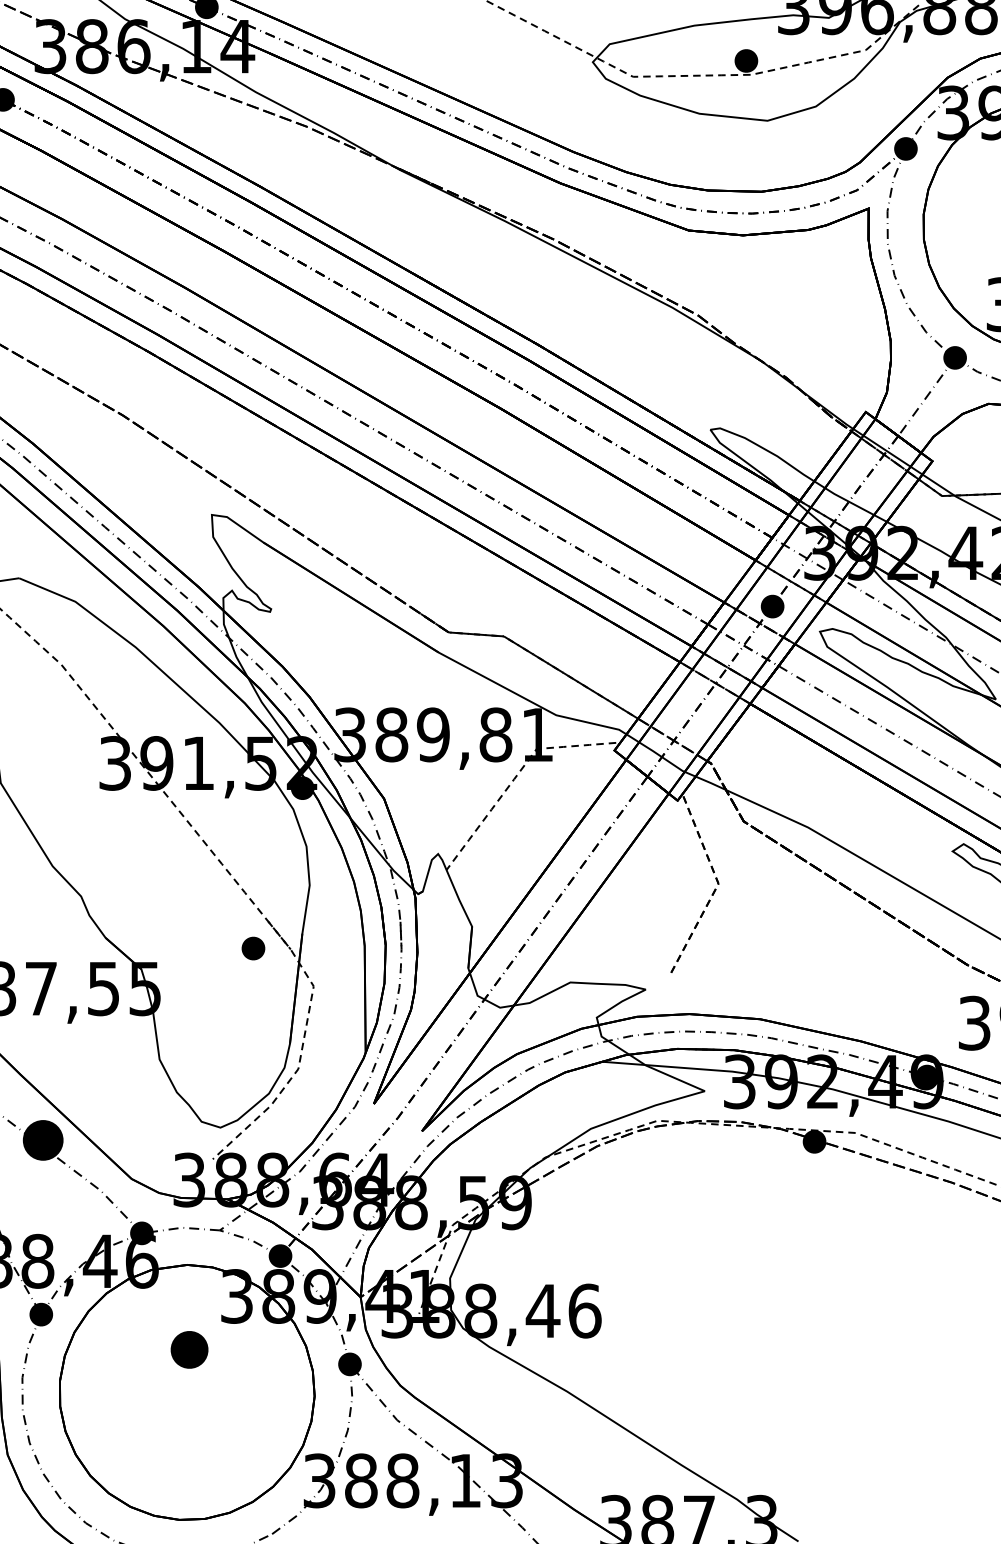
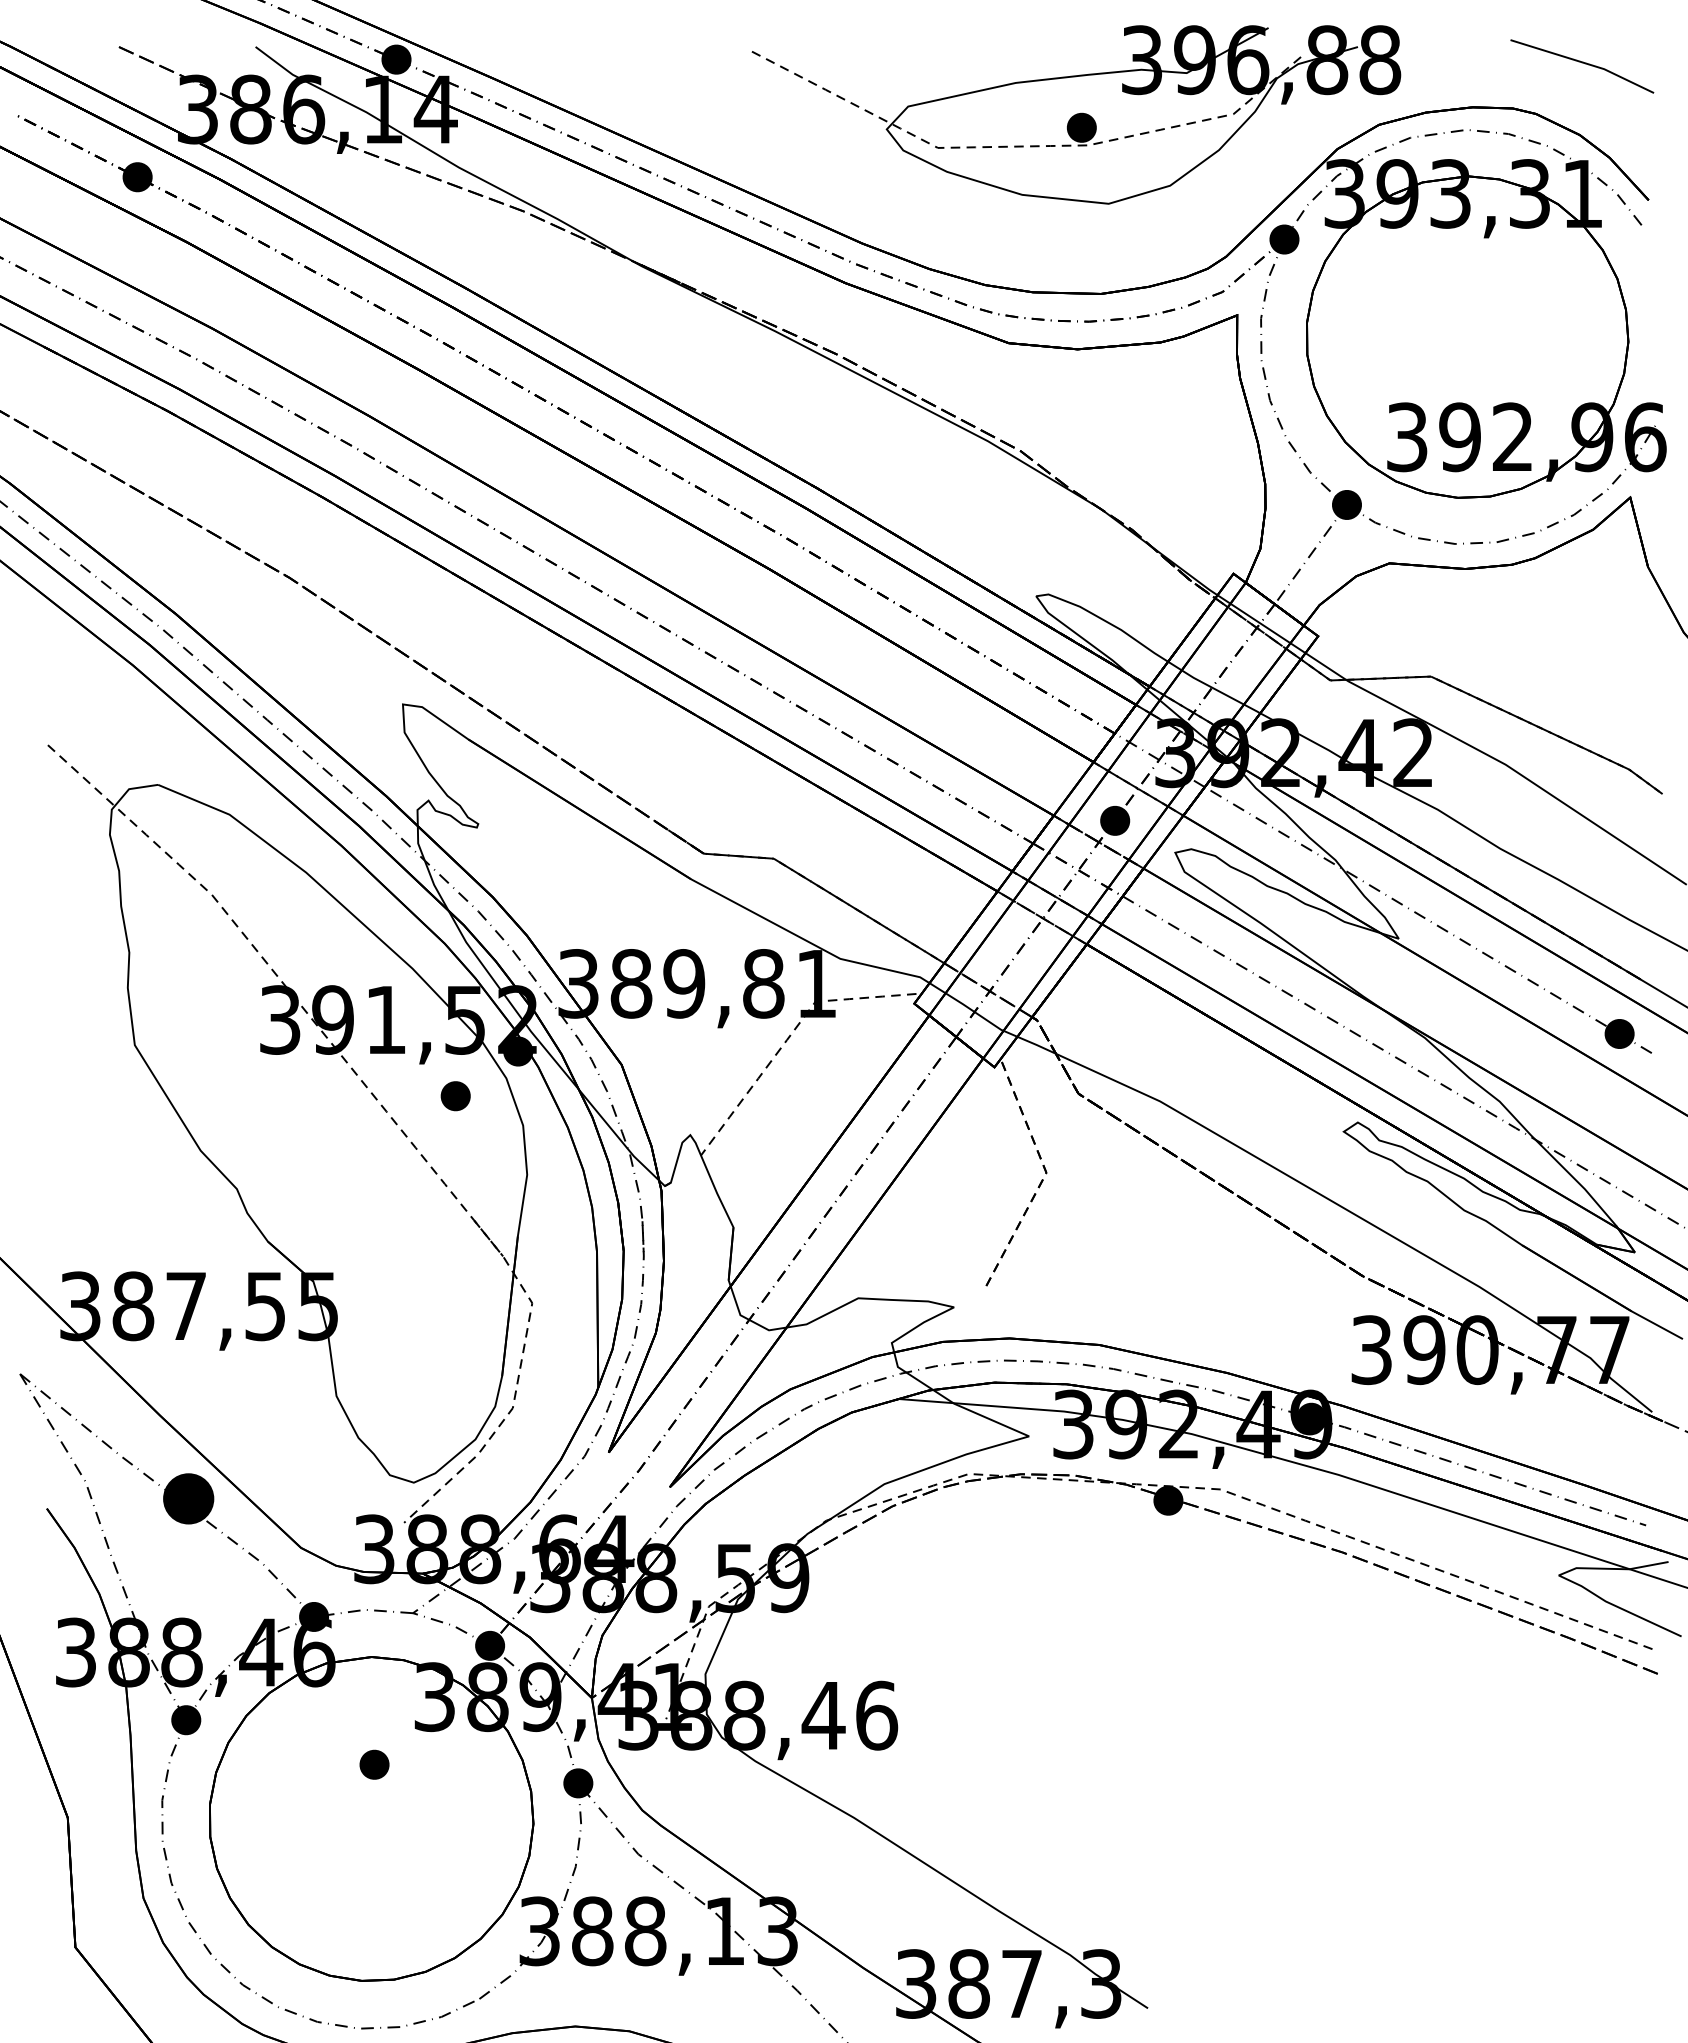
part: (253, 948) -> (455, 1096), moved
part: (189, 1349) -> (374, 1764), size x0.62

